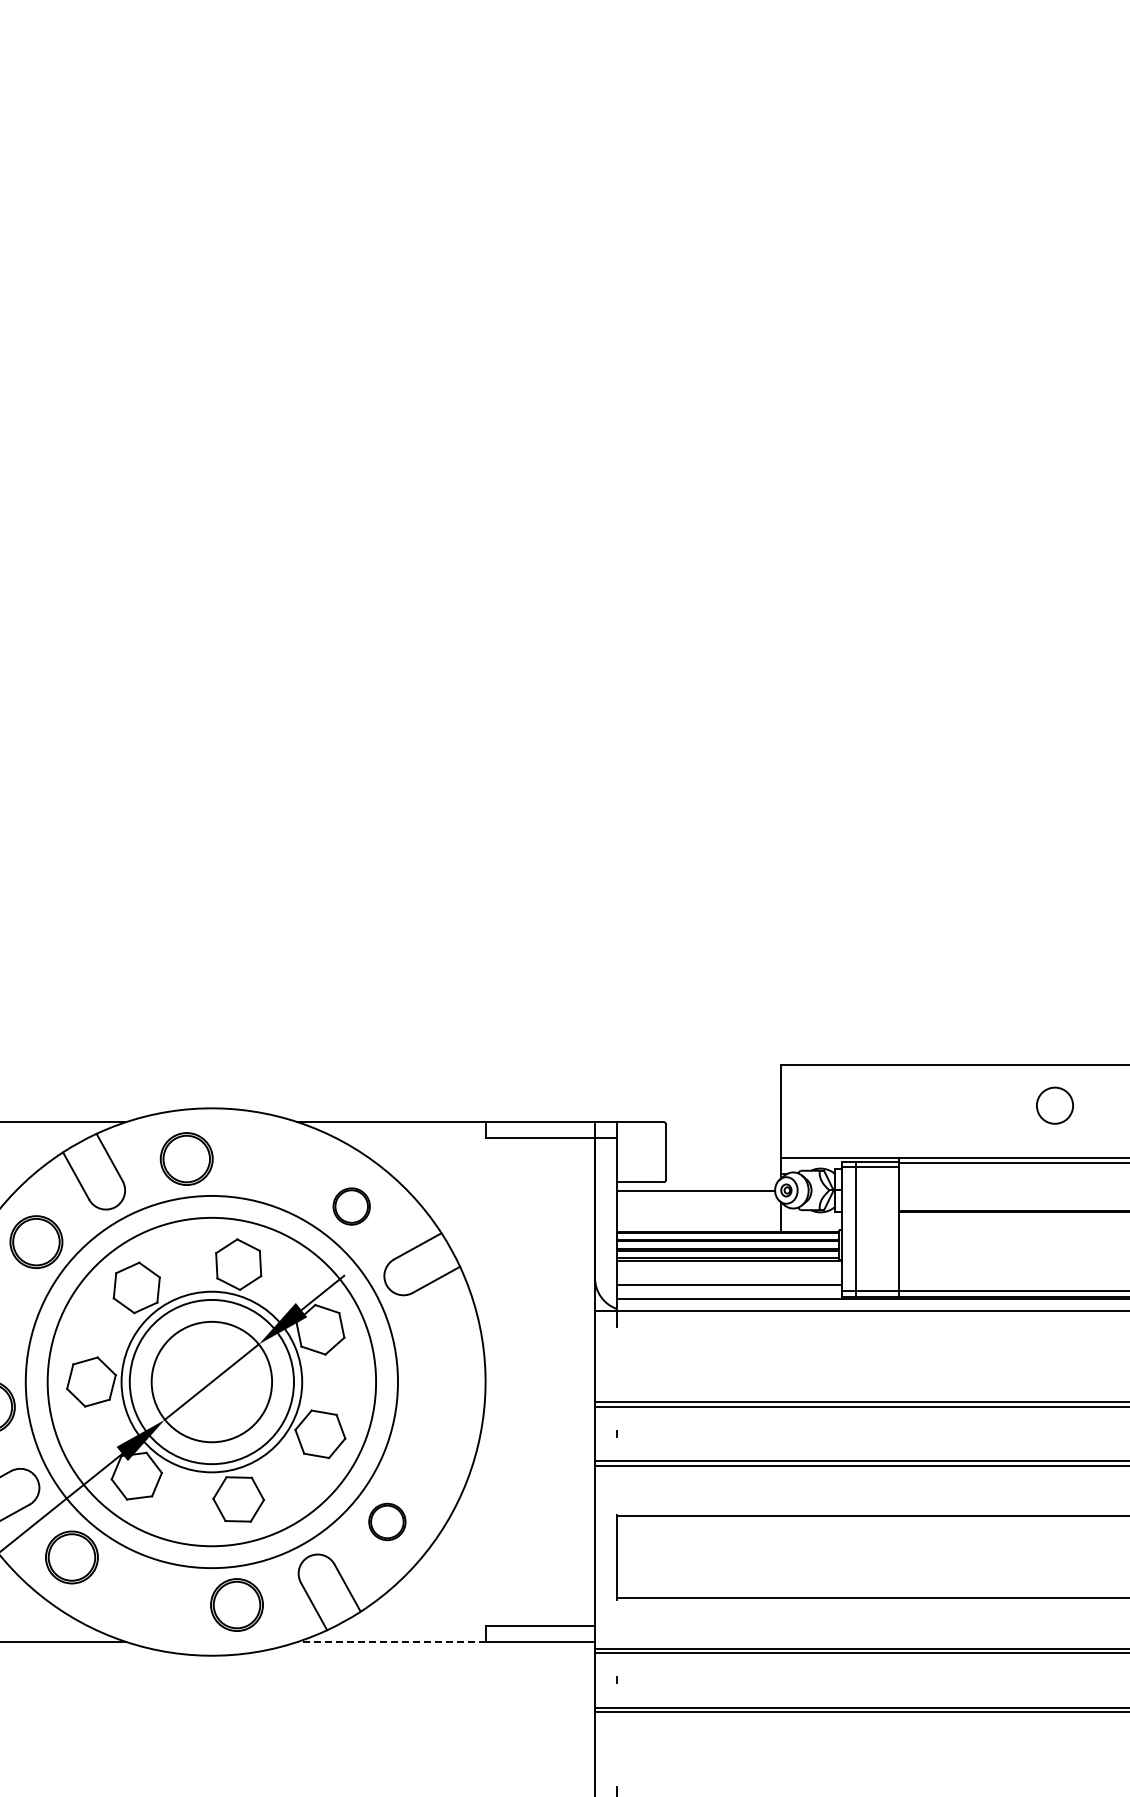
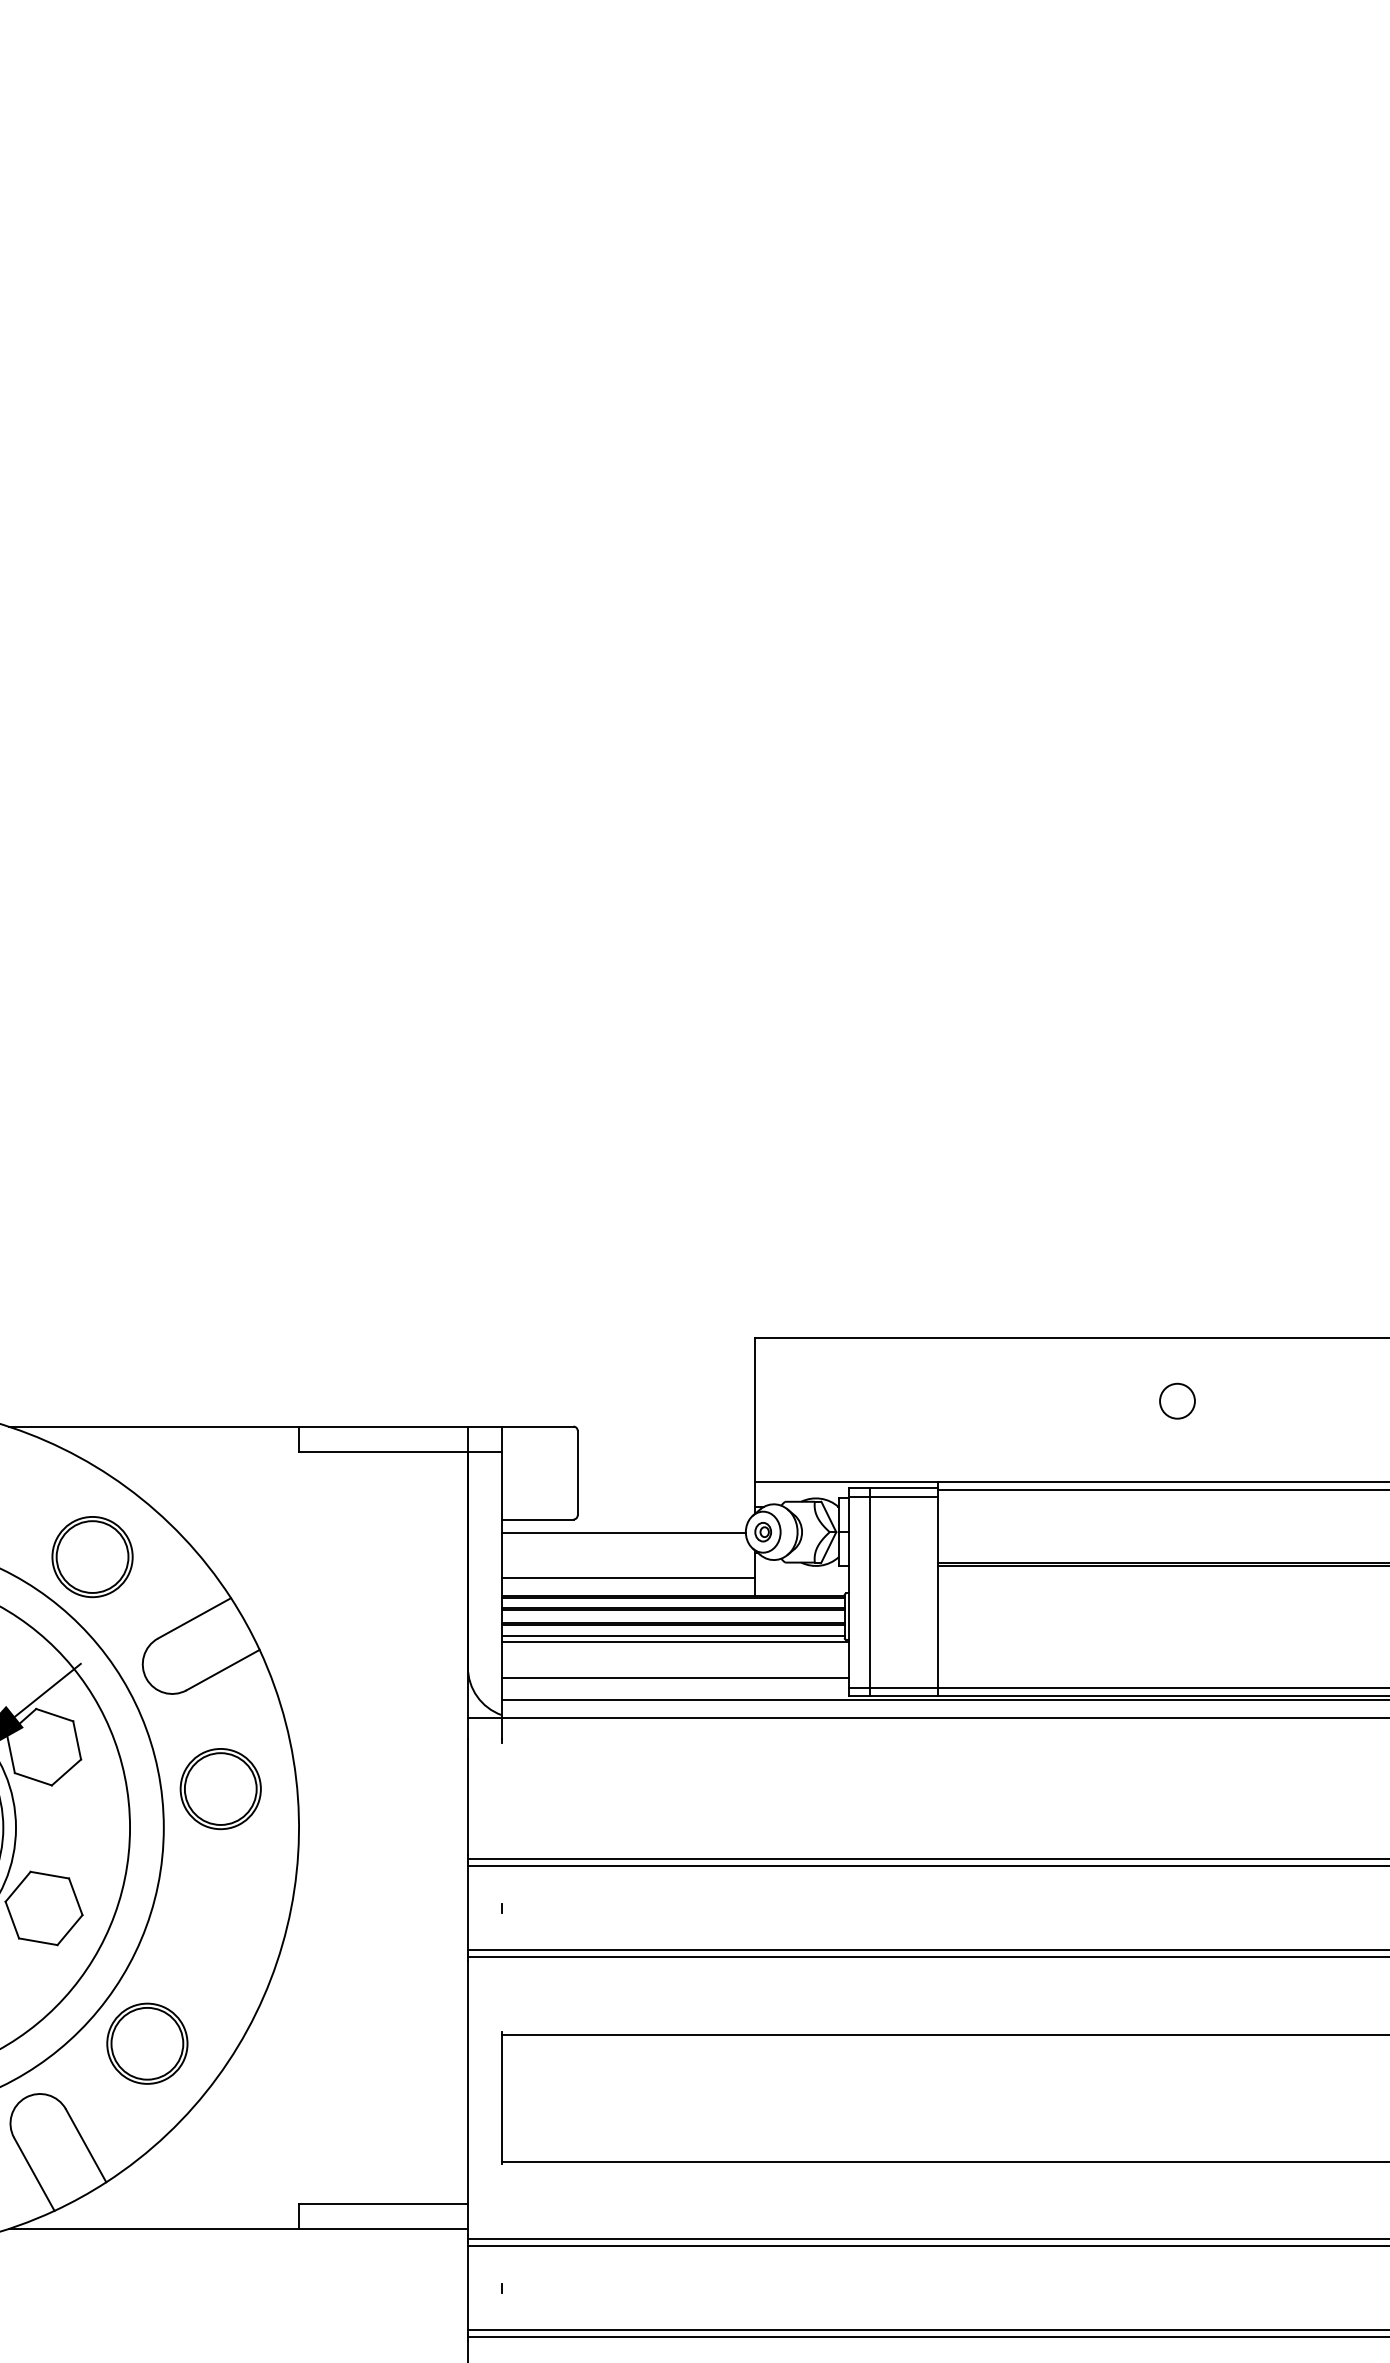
circle: (1054, 1105) -> (1177, 1401), size x0.62
part: (351, 1206) -> (92, 1556), size x1.43
line: (698, 1220) -> (627, 1578), added
part: (434, 1356) -> (220, 1788), added
part: (387, 1521) -> (147, 2043), size x1.43
line: (390, 1642) -> (152, 2229), dashed -> solid

